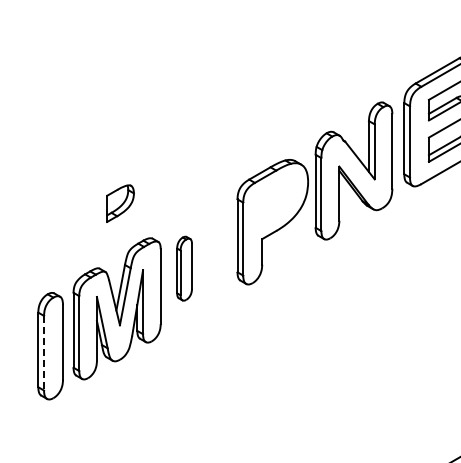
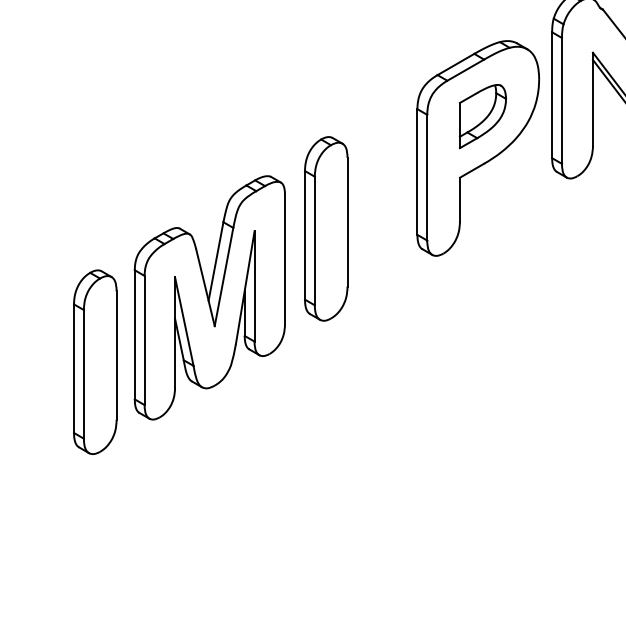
part: (120, 203) -> (482, 116), moved
part: (184, 268) -> (325, 228), size x1.67
line: (44, 353) -> (84, 374), dashed -> solid

